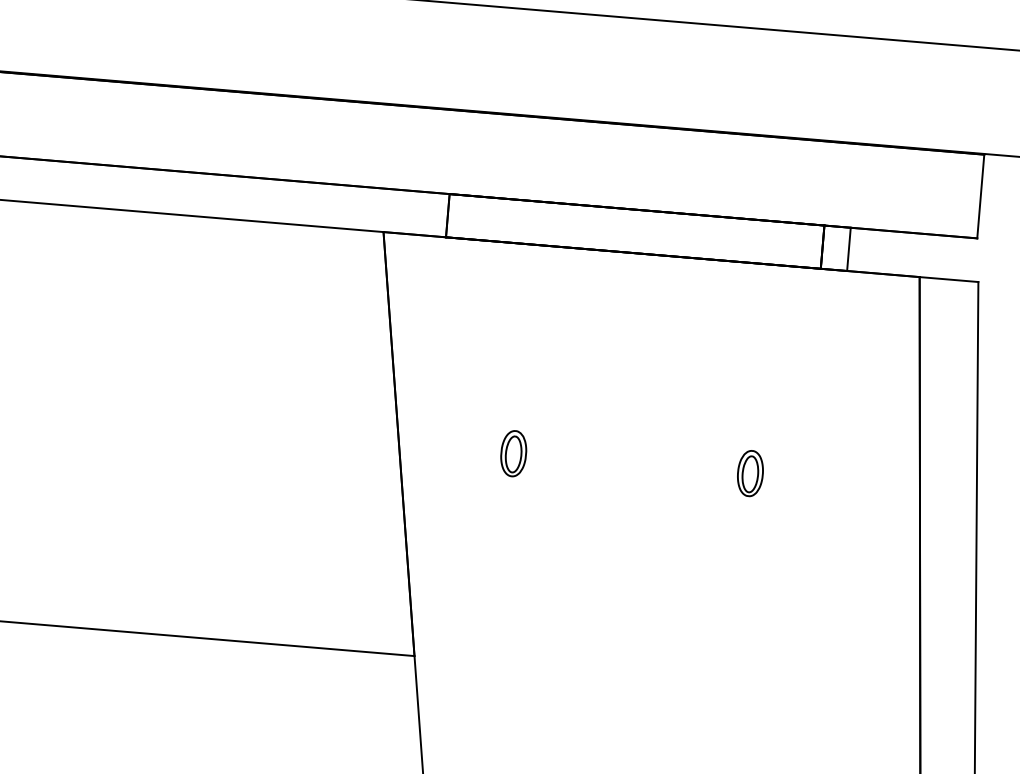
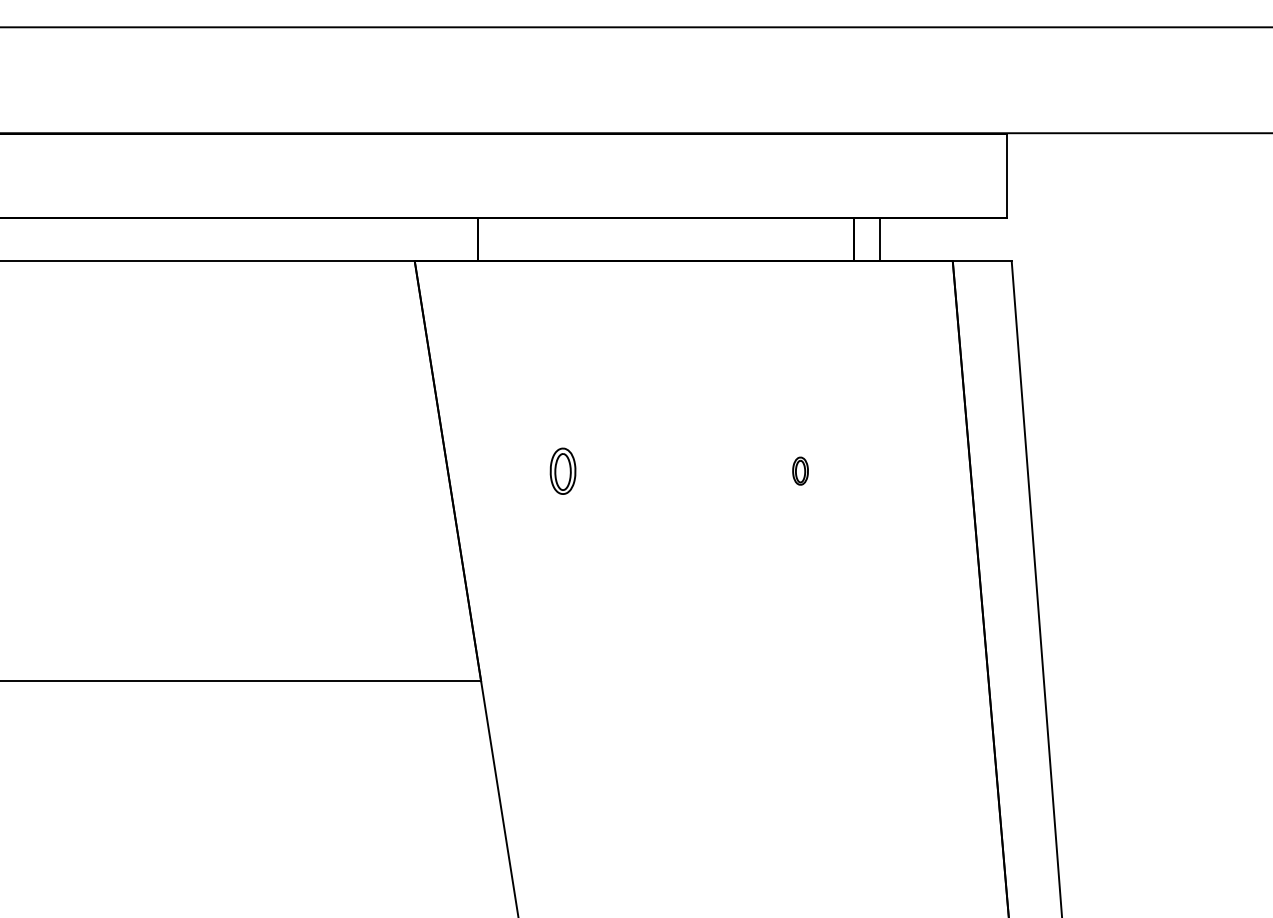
part: (750, 472) -> (800, 470), size x0.6

